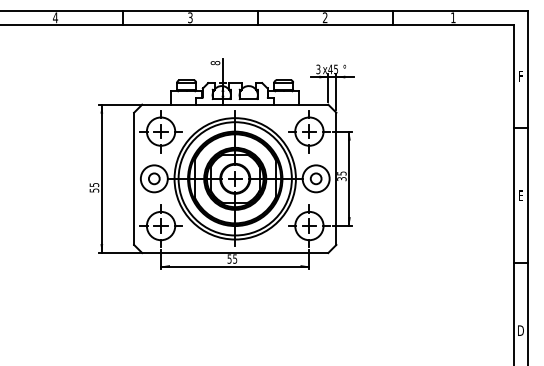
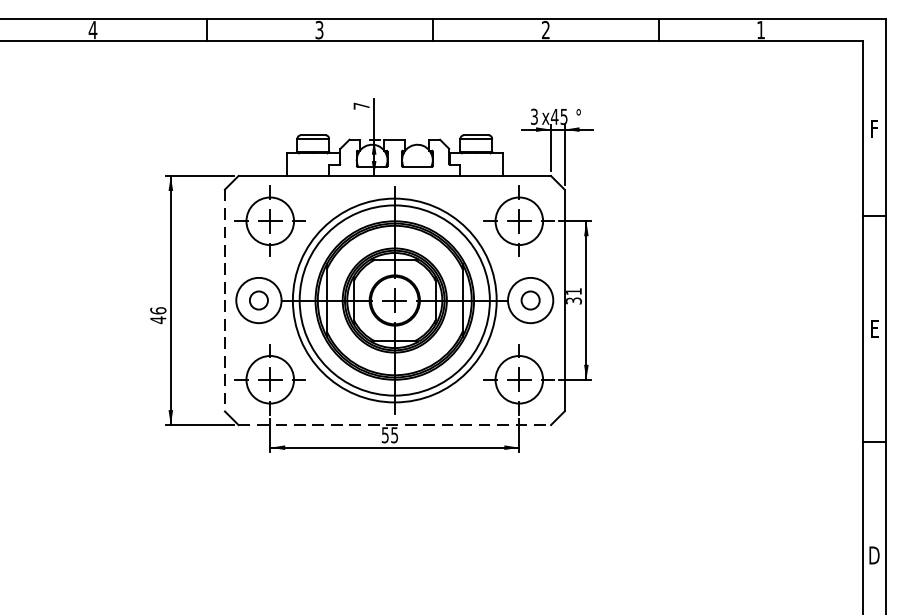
text: (215, 63) -> (361, 106), 8 -> 7
text: (341, 173) -> (573, 291), 35 -> 31
line: (134, 179) -> (225, 301), solid -> dashed
text: (94, 187) -> (158, 315), 55 -> 46
line: (235, 253) -> (395, 425), solid -> dashed

